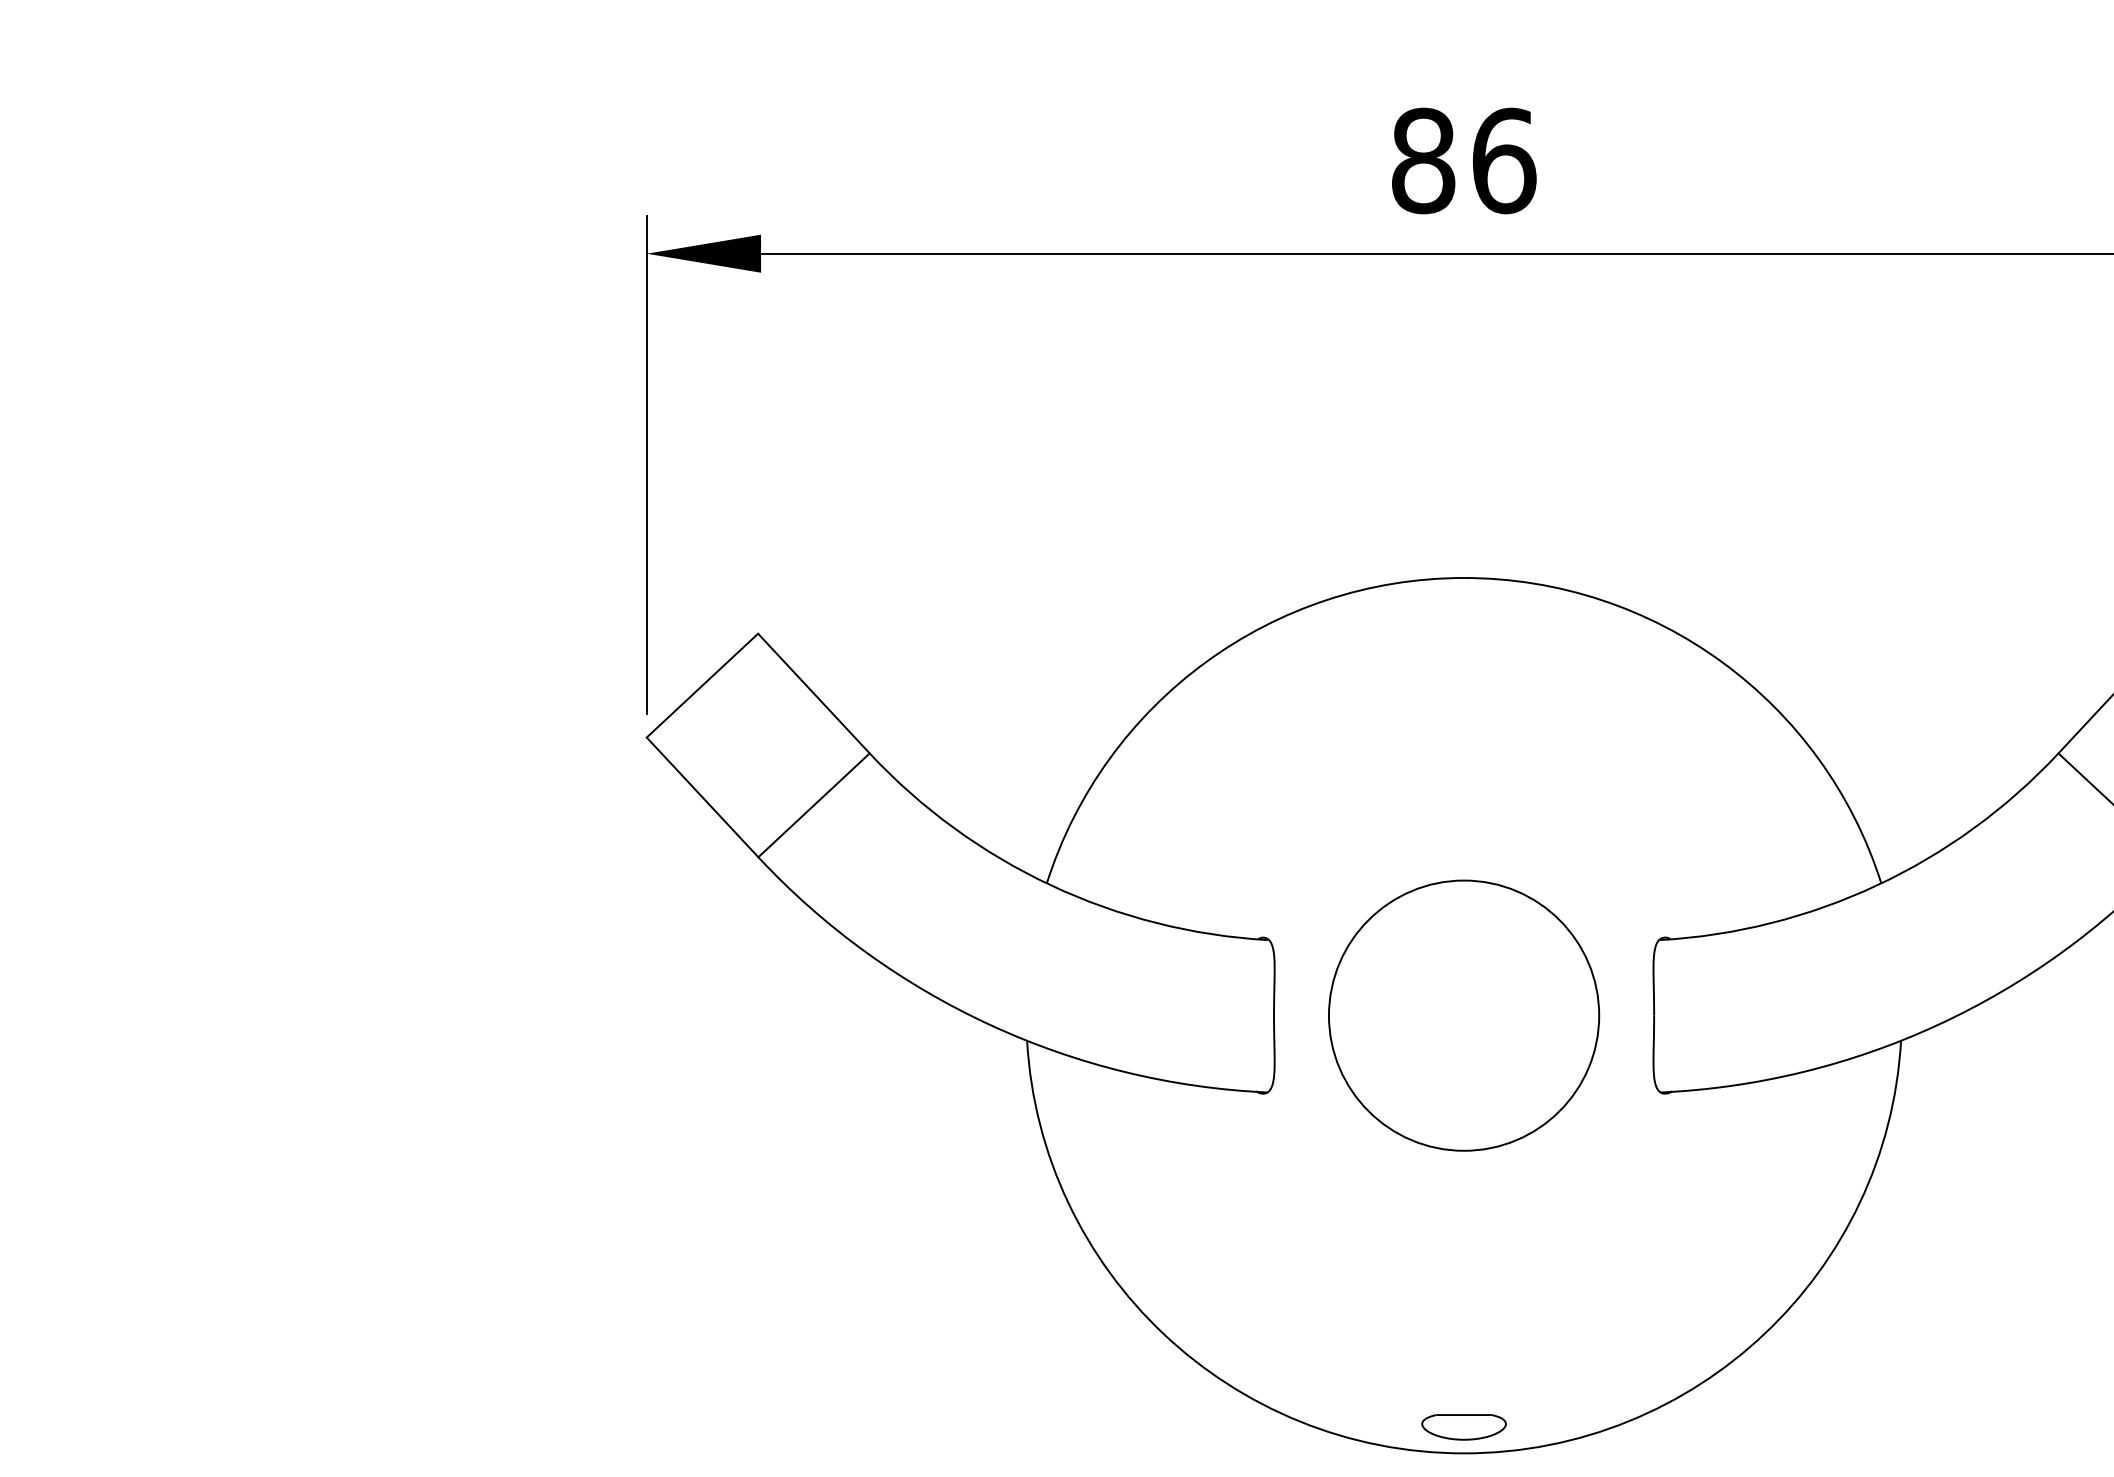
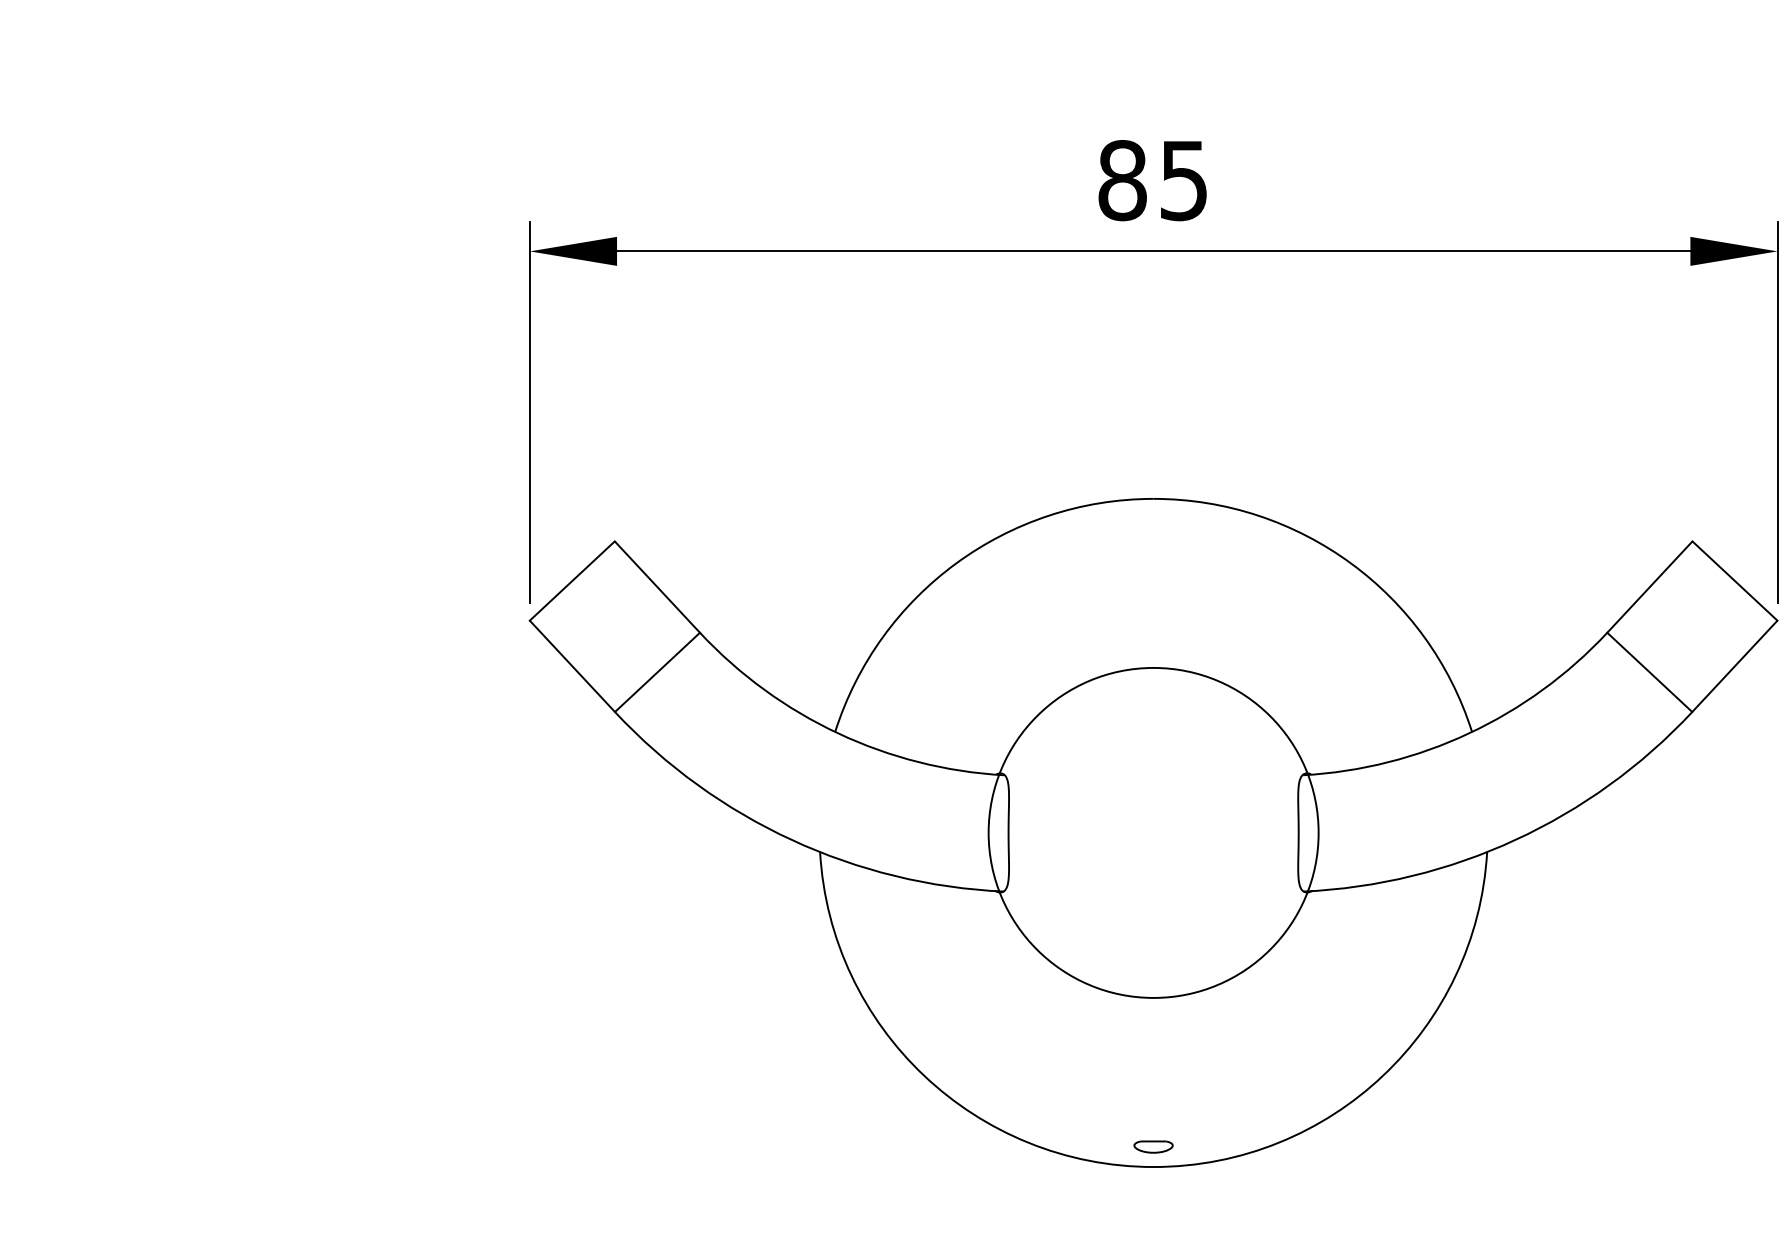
text: (1504, 160) -> (1184, 180), 86 -> 85
circle: (1463, 1015) -> (1153, 832), size x1.6
part: (1463, 1426) -> (1153, 1146), size x0.6

